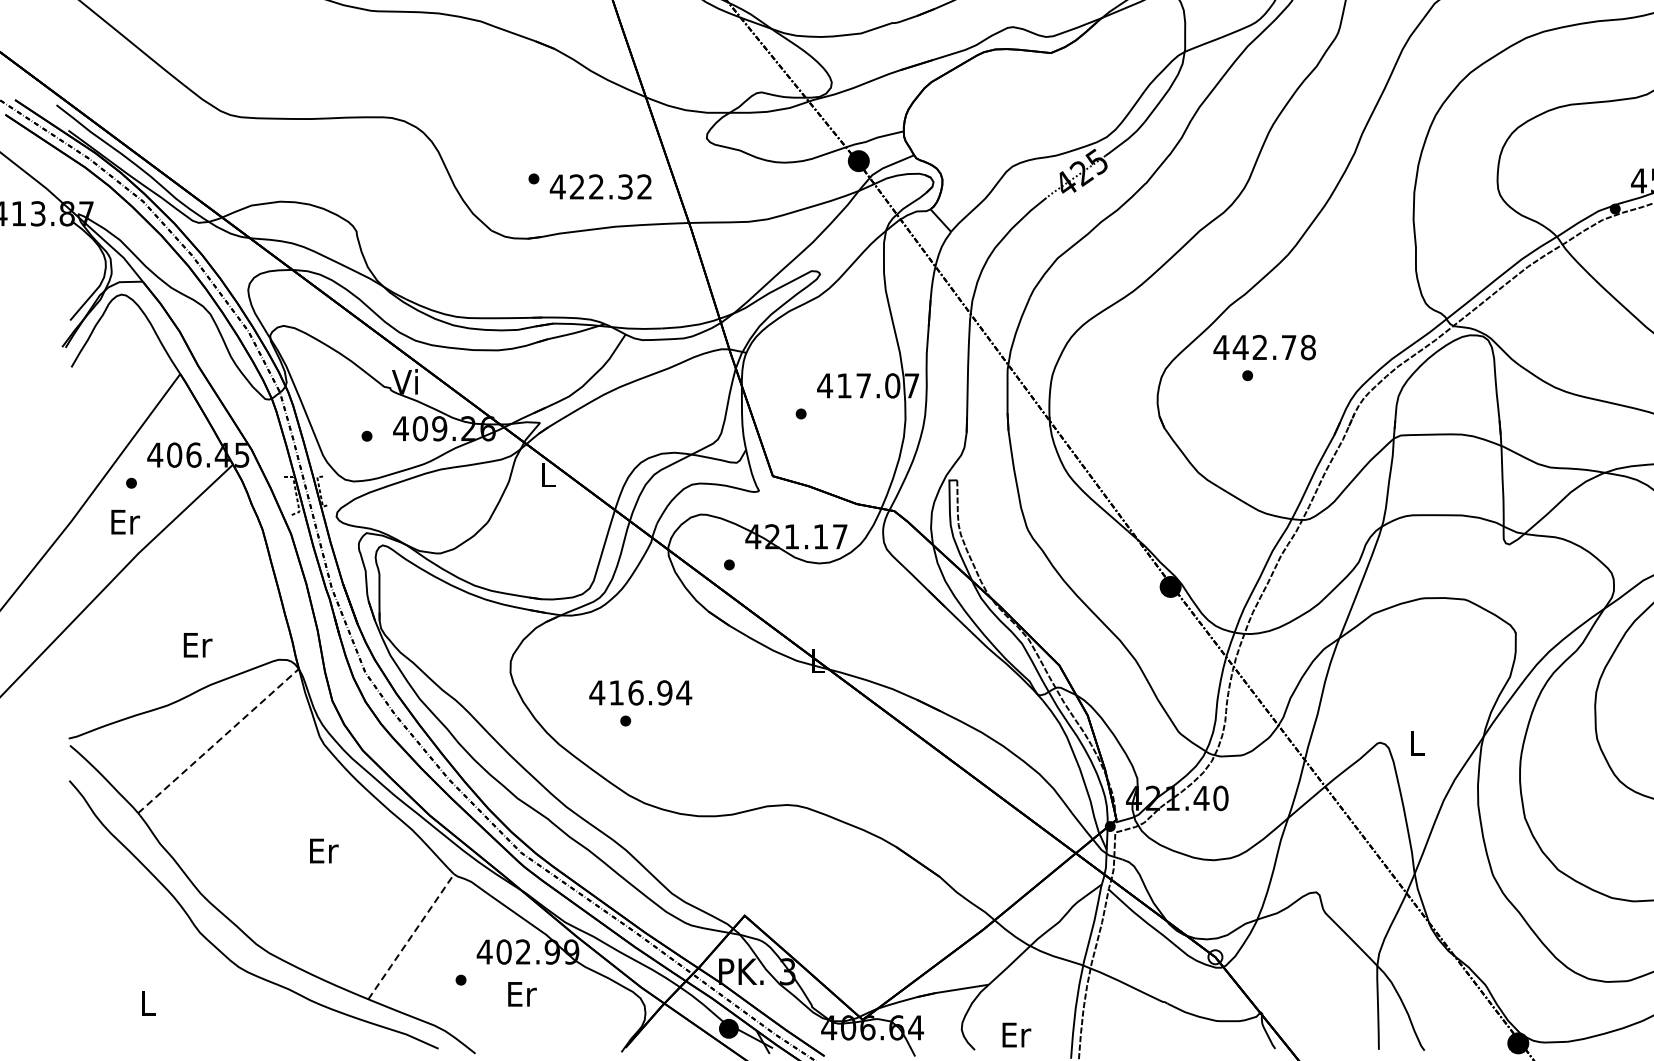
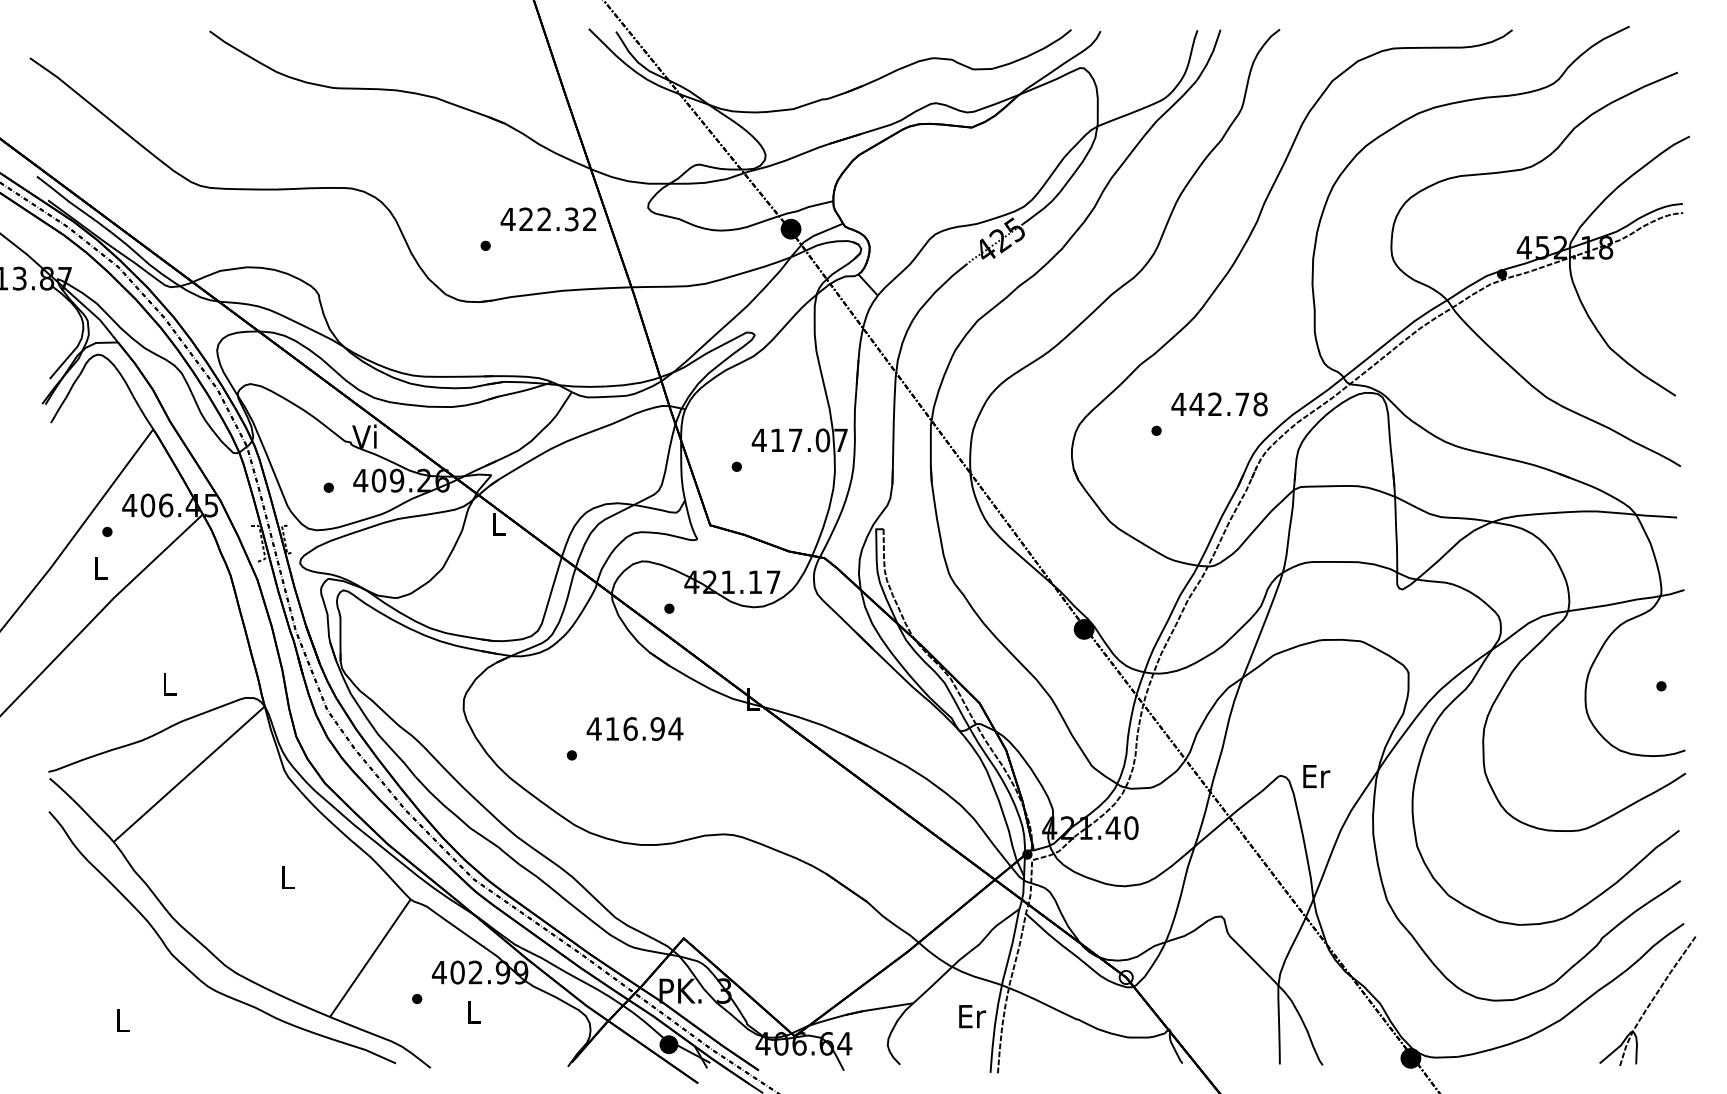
text: (600, 187) -> (548, 219), moved
text: (1264, 347) -> (1219, 404), moved
text: (125, 522) -> (101, 568), Er -> L
text: (197, 644) -> (169, 683), Er -> L
text: (640, 692) -> (634, 728), moved
line: (218, 741) -> (189, 774), dashed -> solid
text: (1417, 743) -> (1316, 776), L -> Er
text: (324, 850) -> (288, 877), Er -> L
line: (411, 936) -> (370, 957), dashed -> solid
text: (522, 993) -> (474, 1011), Er -> L
text: (1016, 1034) -> (972, 1016), moved

